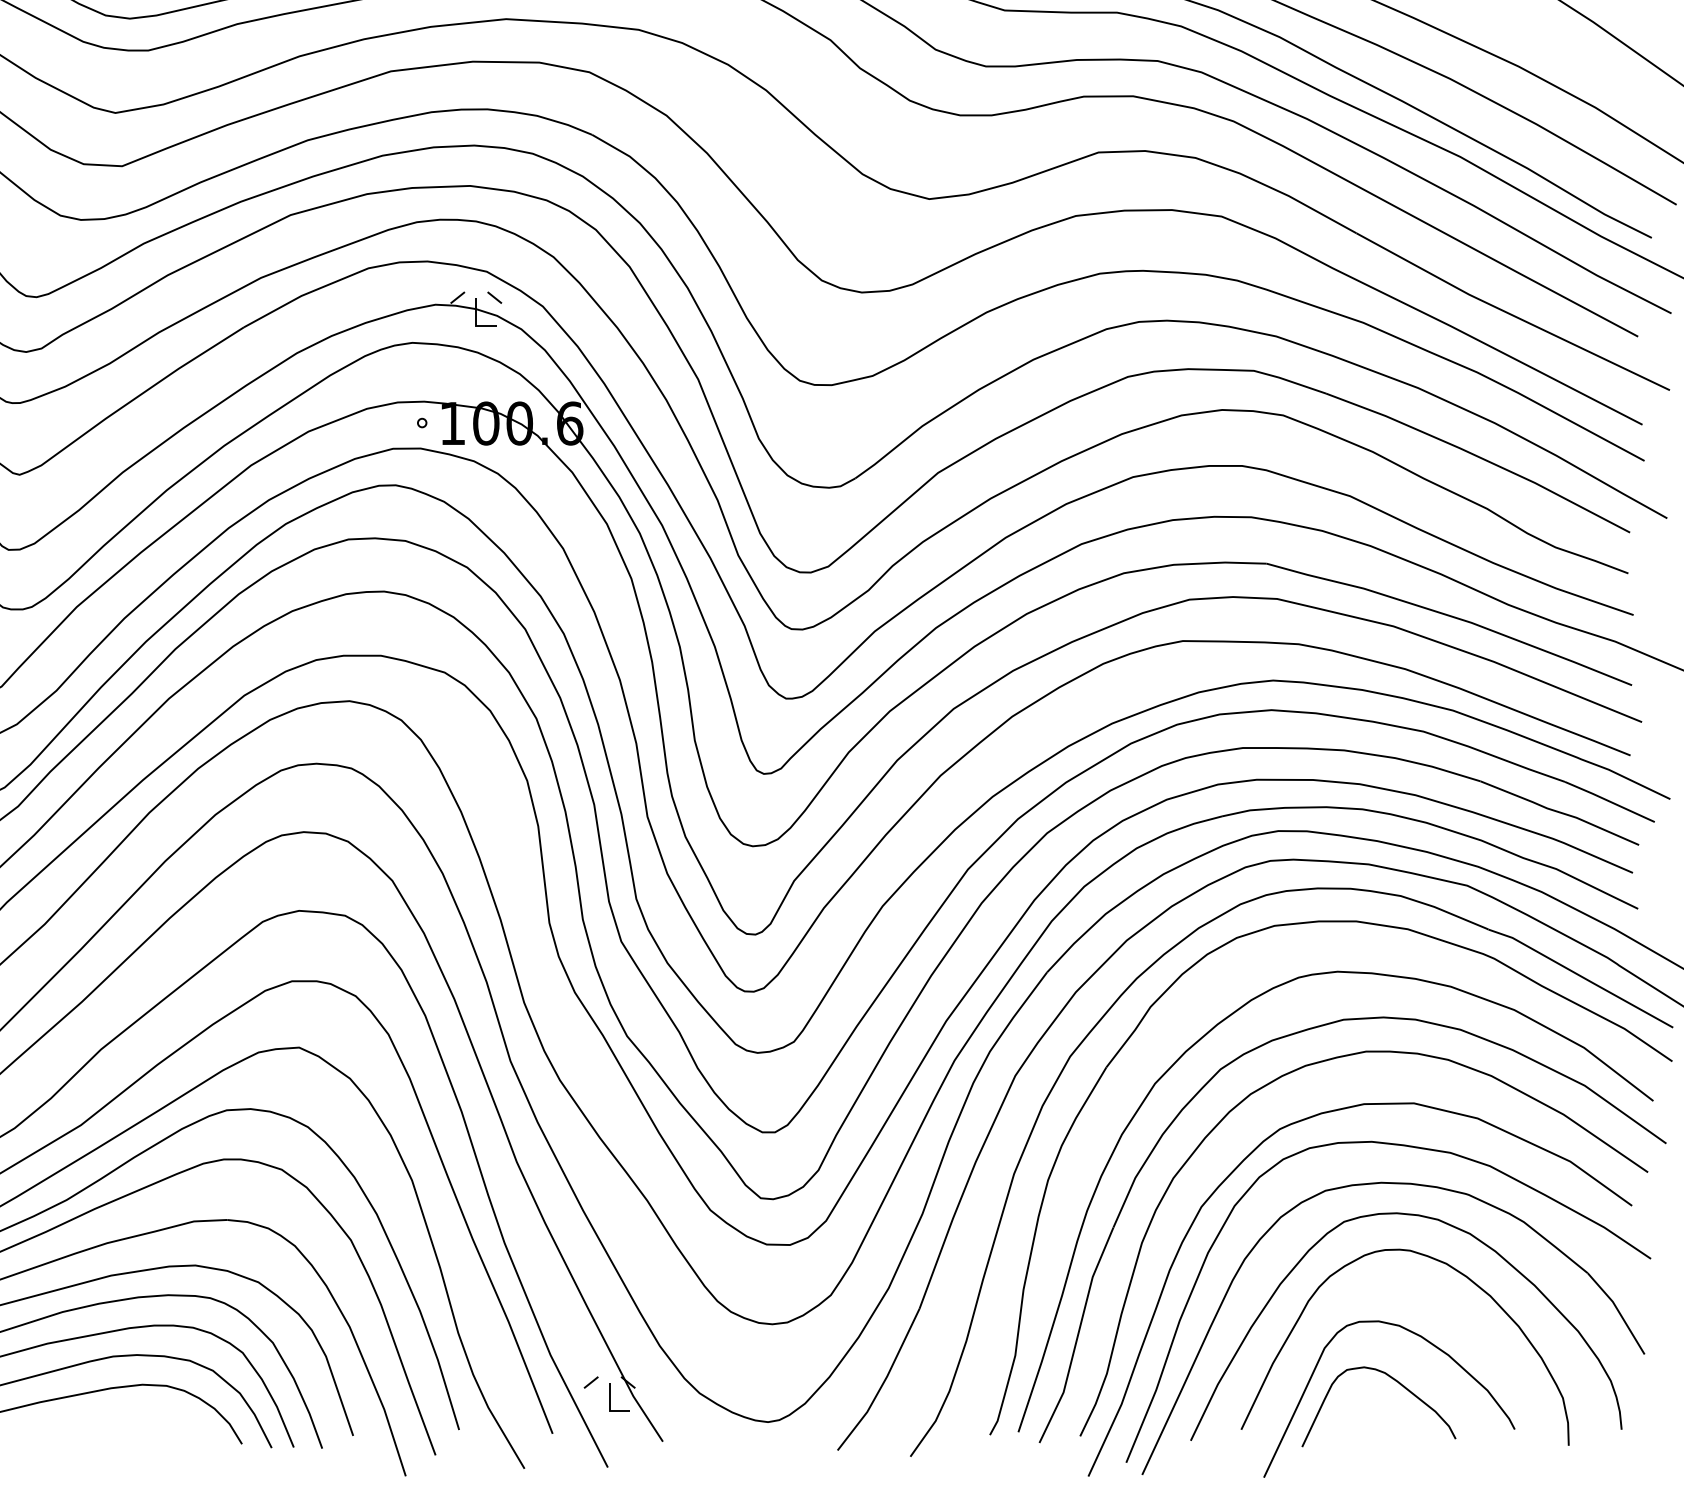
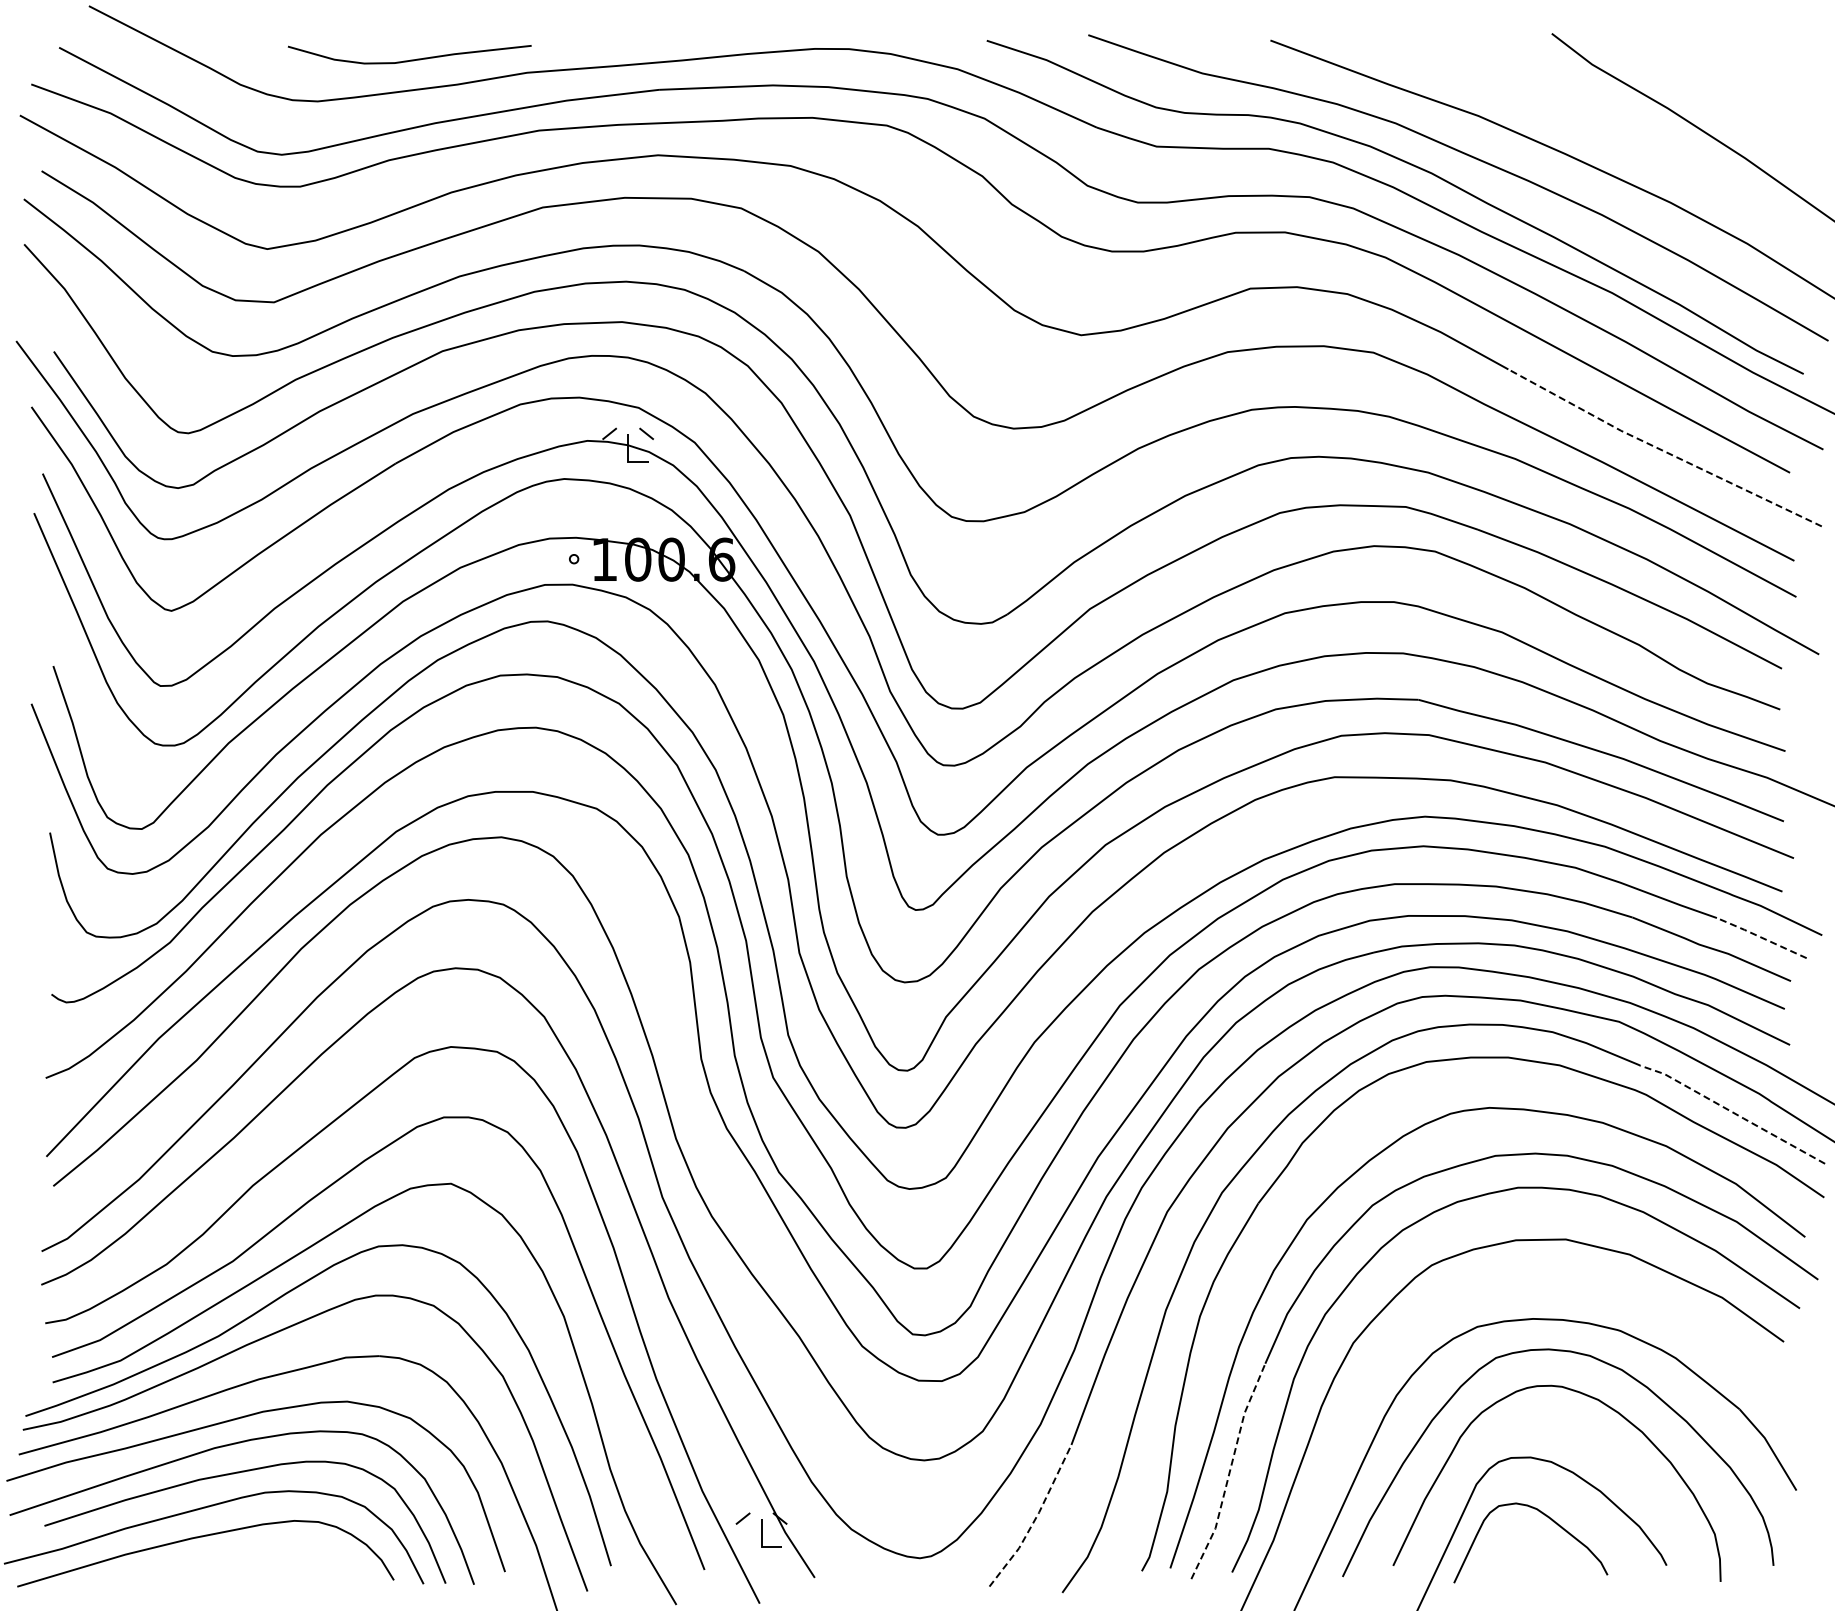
line: (1510, 314) -> (1662, 450), solid -> dashed
line: (1608, 801) -> (1760, 937), solid -> dashed
line: (1580, 976) -> (1732, 1112), solid -> dashed
curve: (1414, 1148) -> (1566, 1284), removed
line: (1077, 1335) -> (1229, 1471), solid -> dashed
line: (883, 1382) -> (1035, 1518), solid -> dashed

